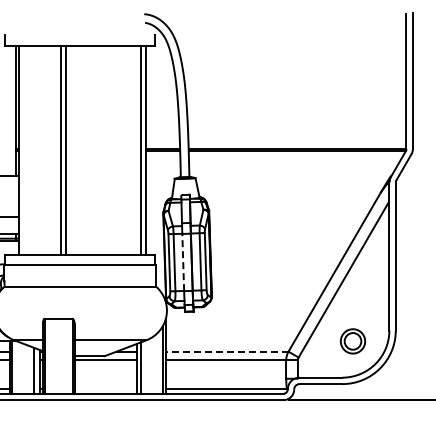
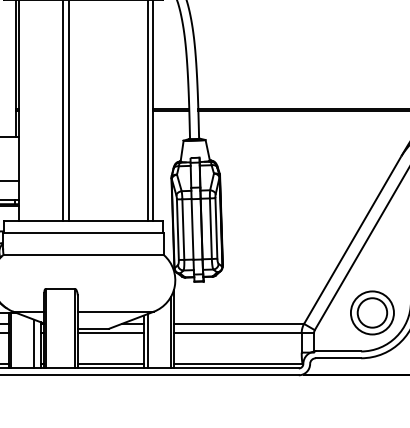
line: (183, 262) -> (192, 229), dashed -> solid
part: (352, 341) -> (371, 313), size x1.67
line: (226, 351) -> (238, 323), dashed -> solid
line: (105, 389) -> (110, 363), added

